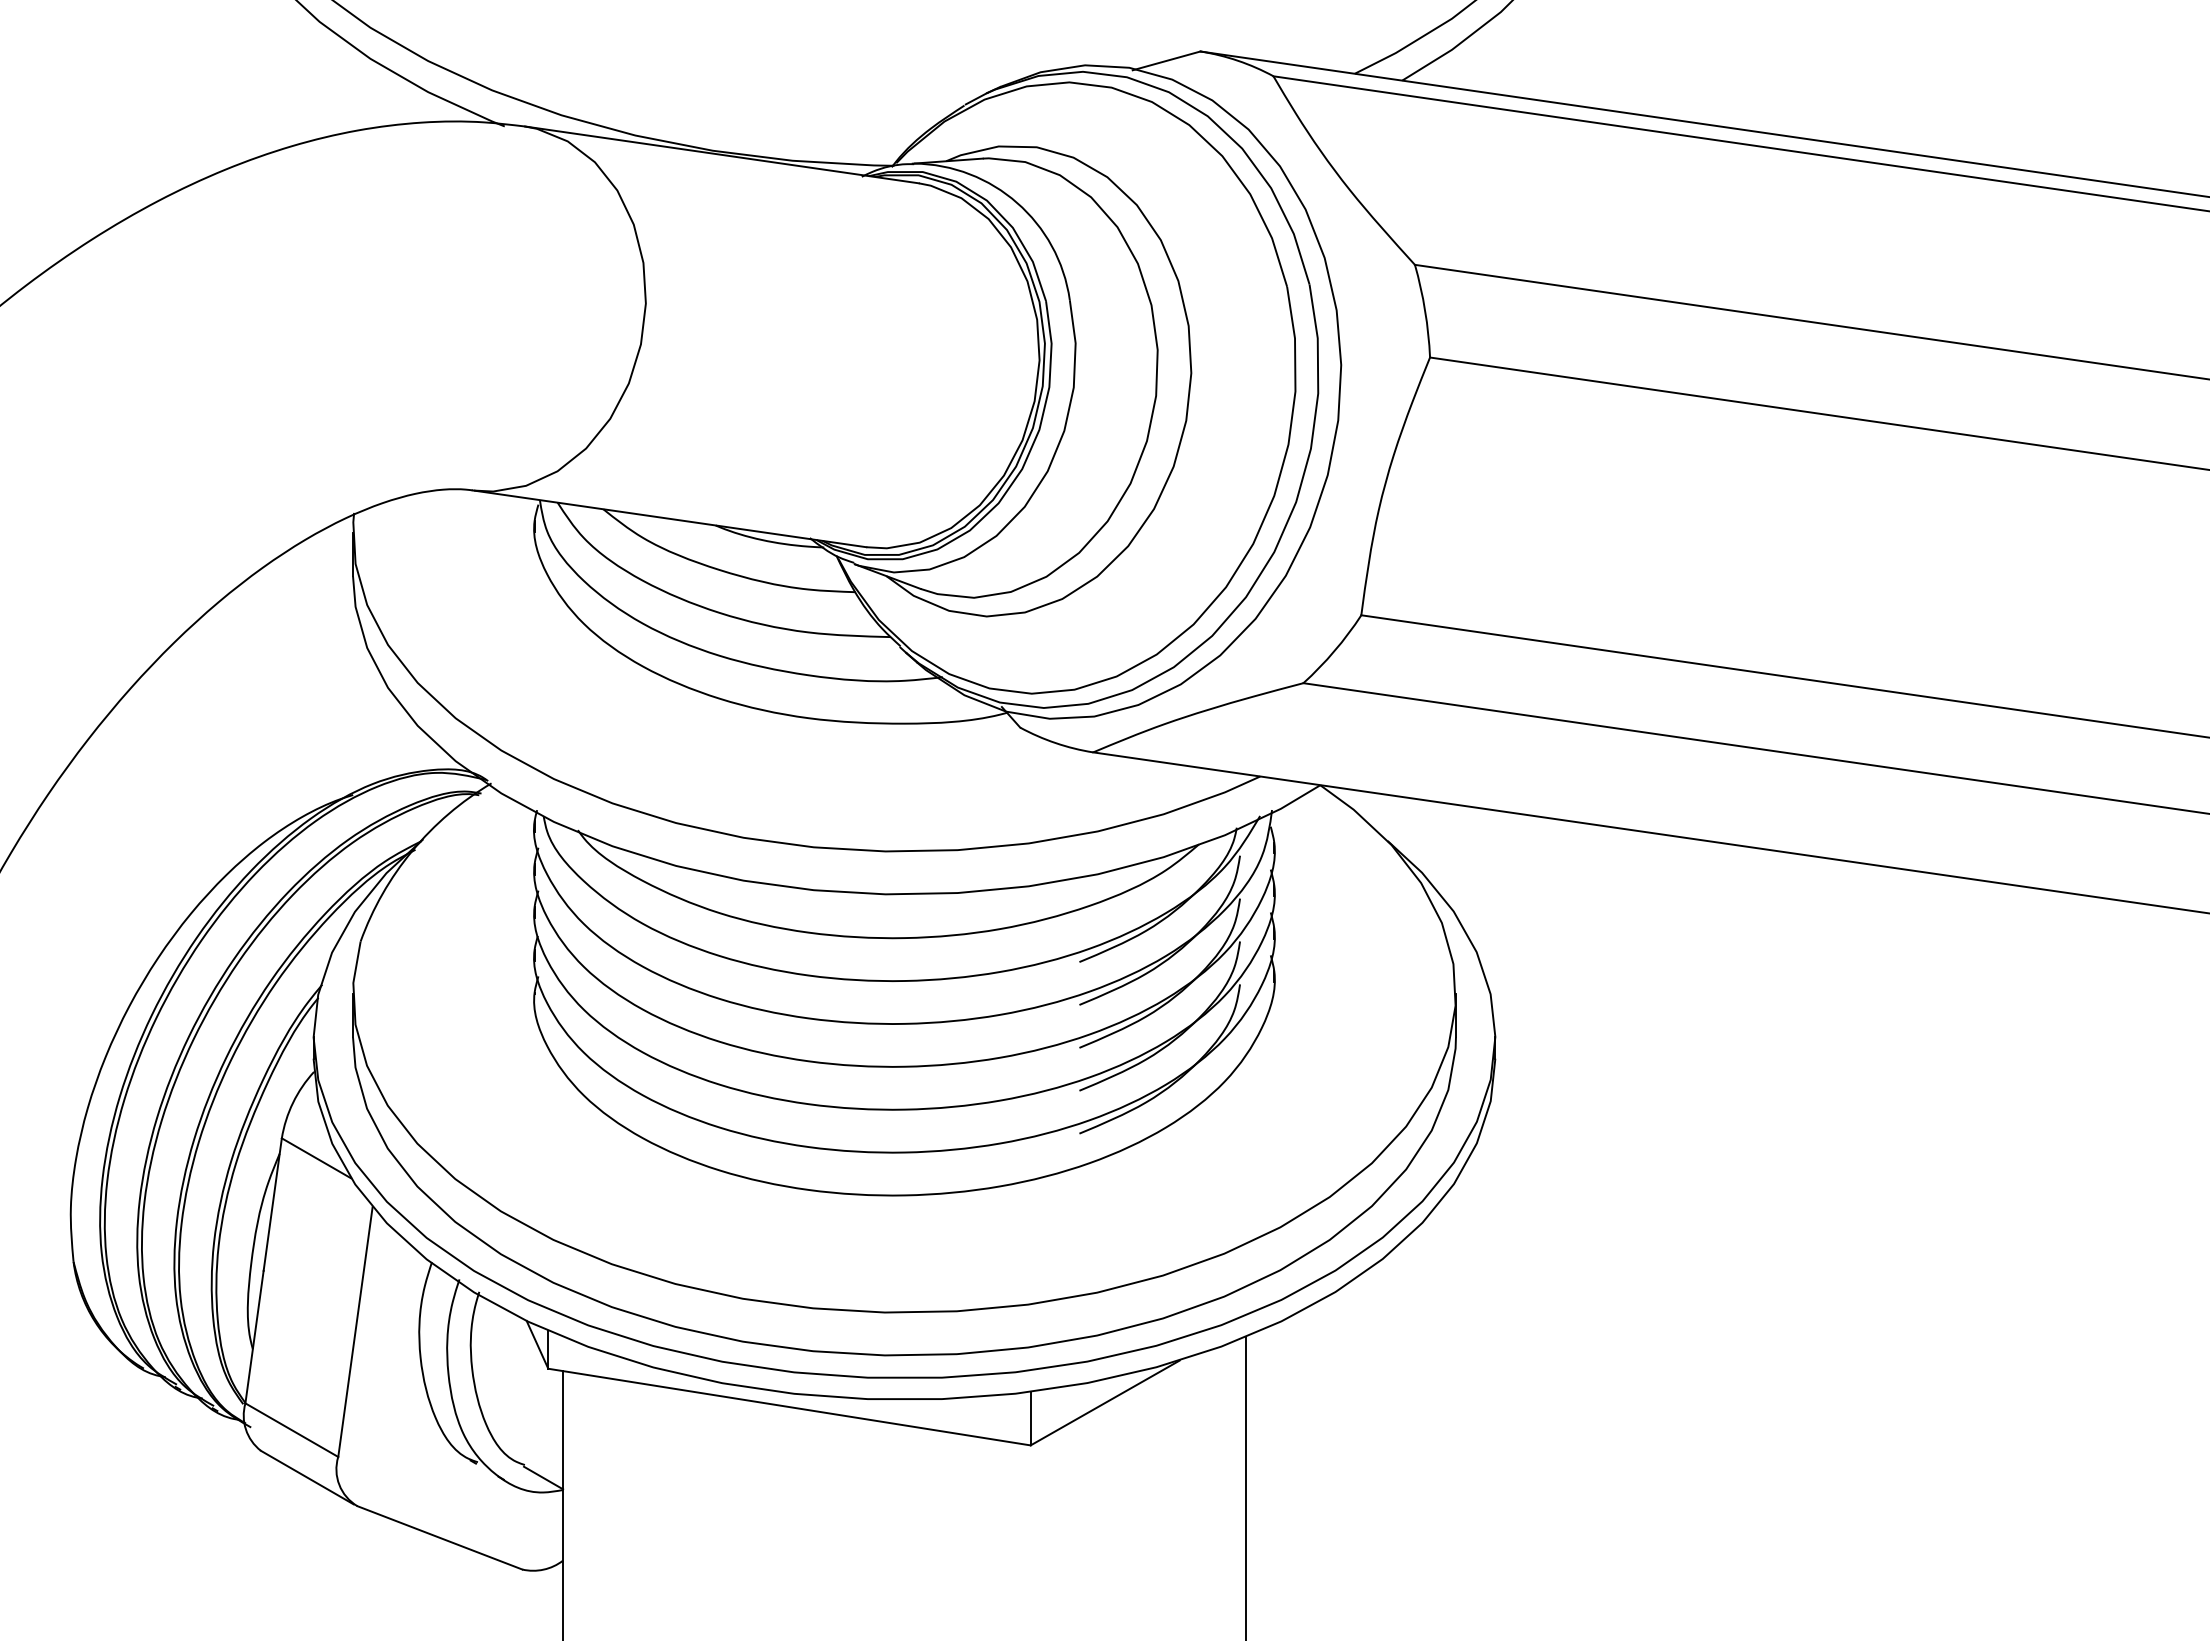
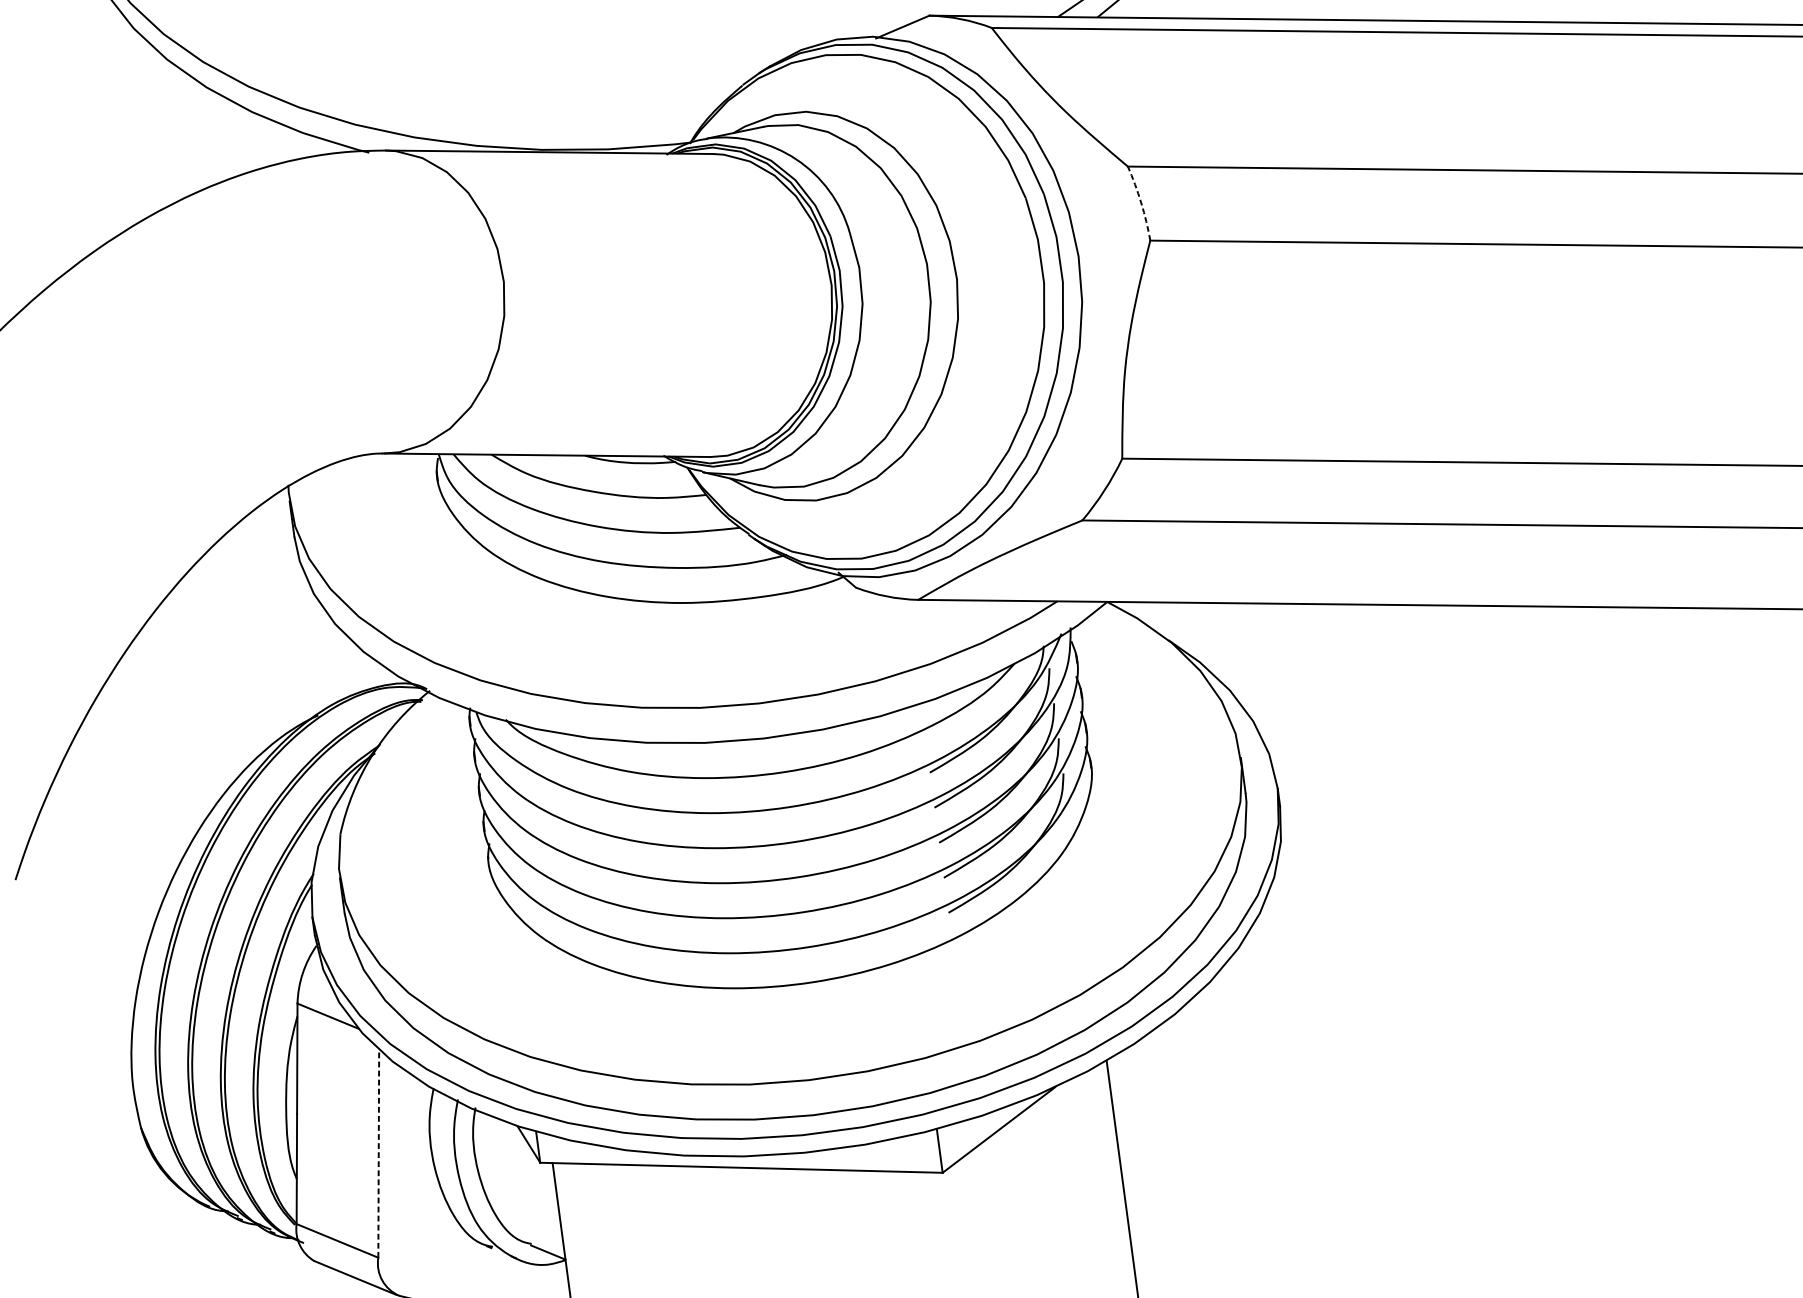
arc: (1425, 310) -> (1141, 202), solid -> dashed
line: (355, 1331) -> (378, 1153), solid -> dashed

